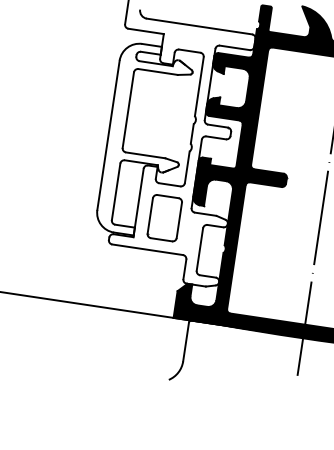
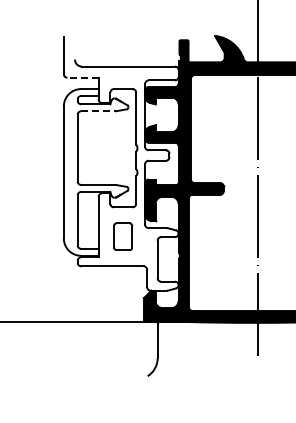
line: (145, 31) -> (82, 77), solid -> dashed
line: (159, 72) -> (99, 111), solid -> dashed
part: (164, 217) -> (122, 236), size x0.7

